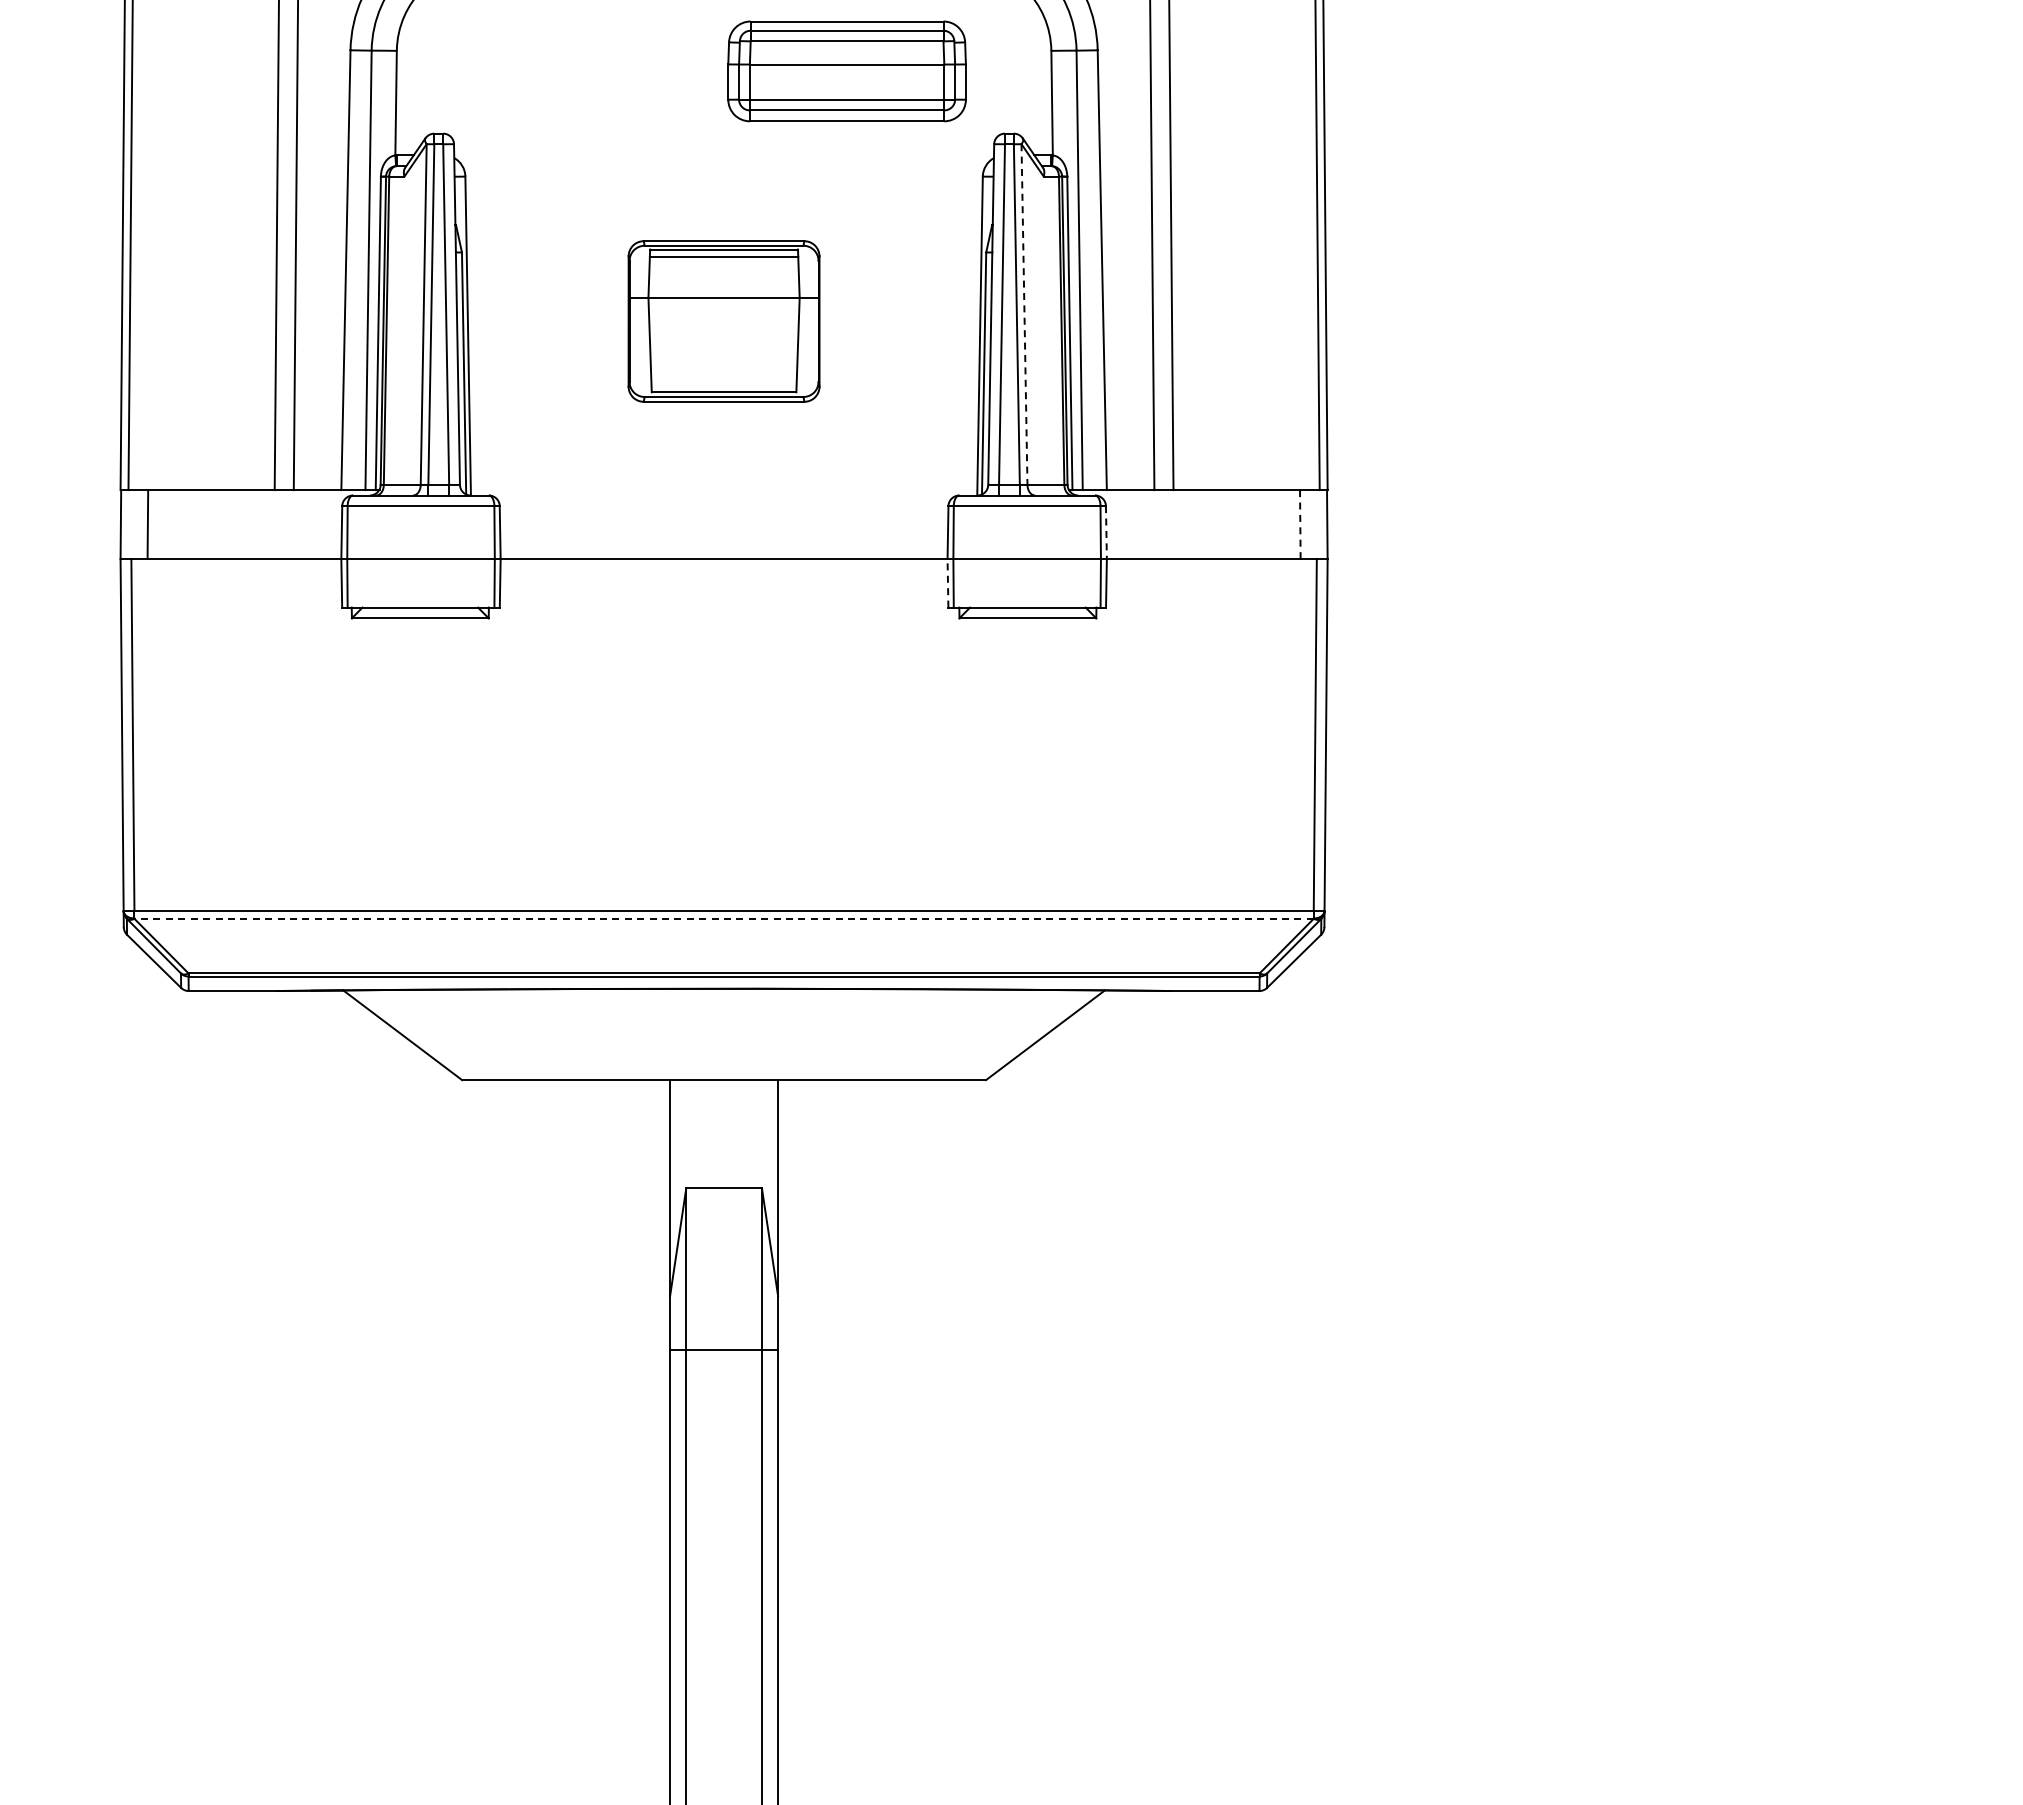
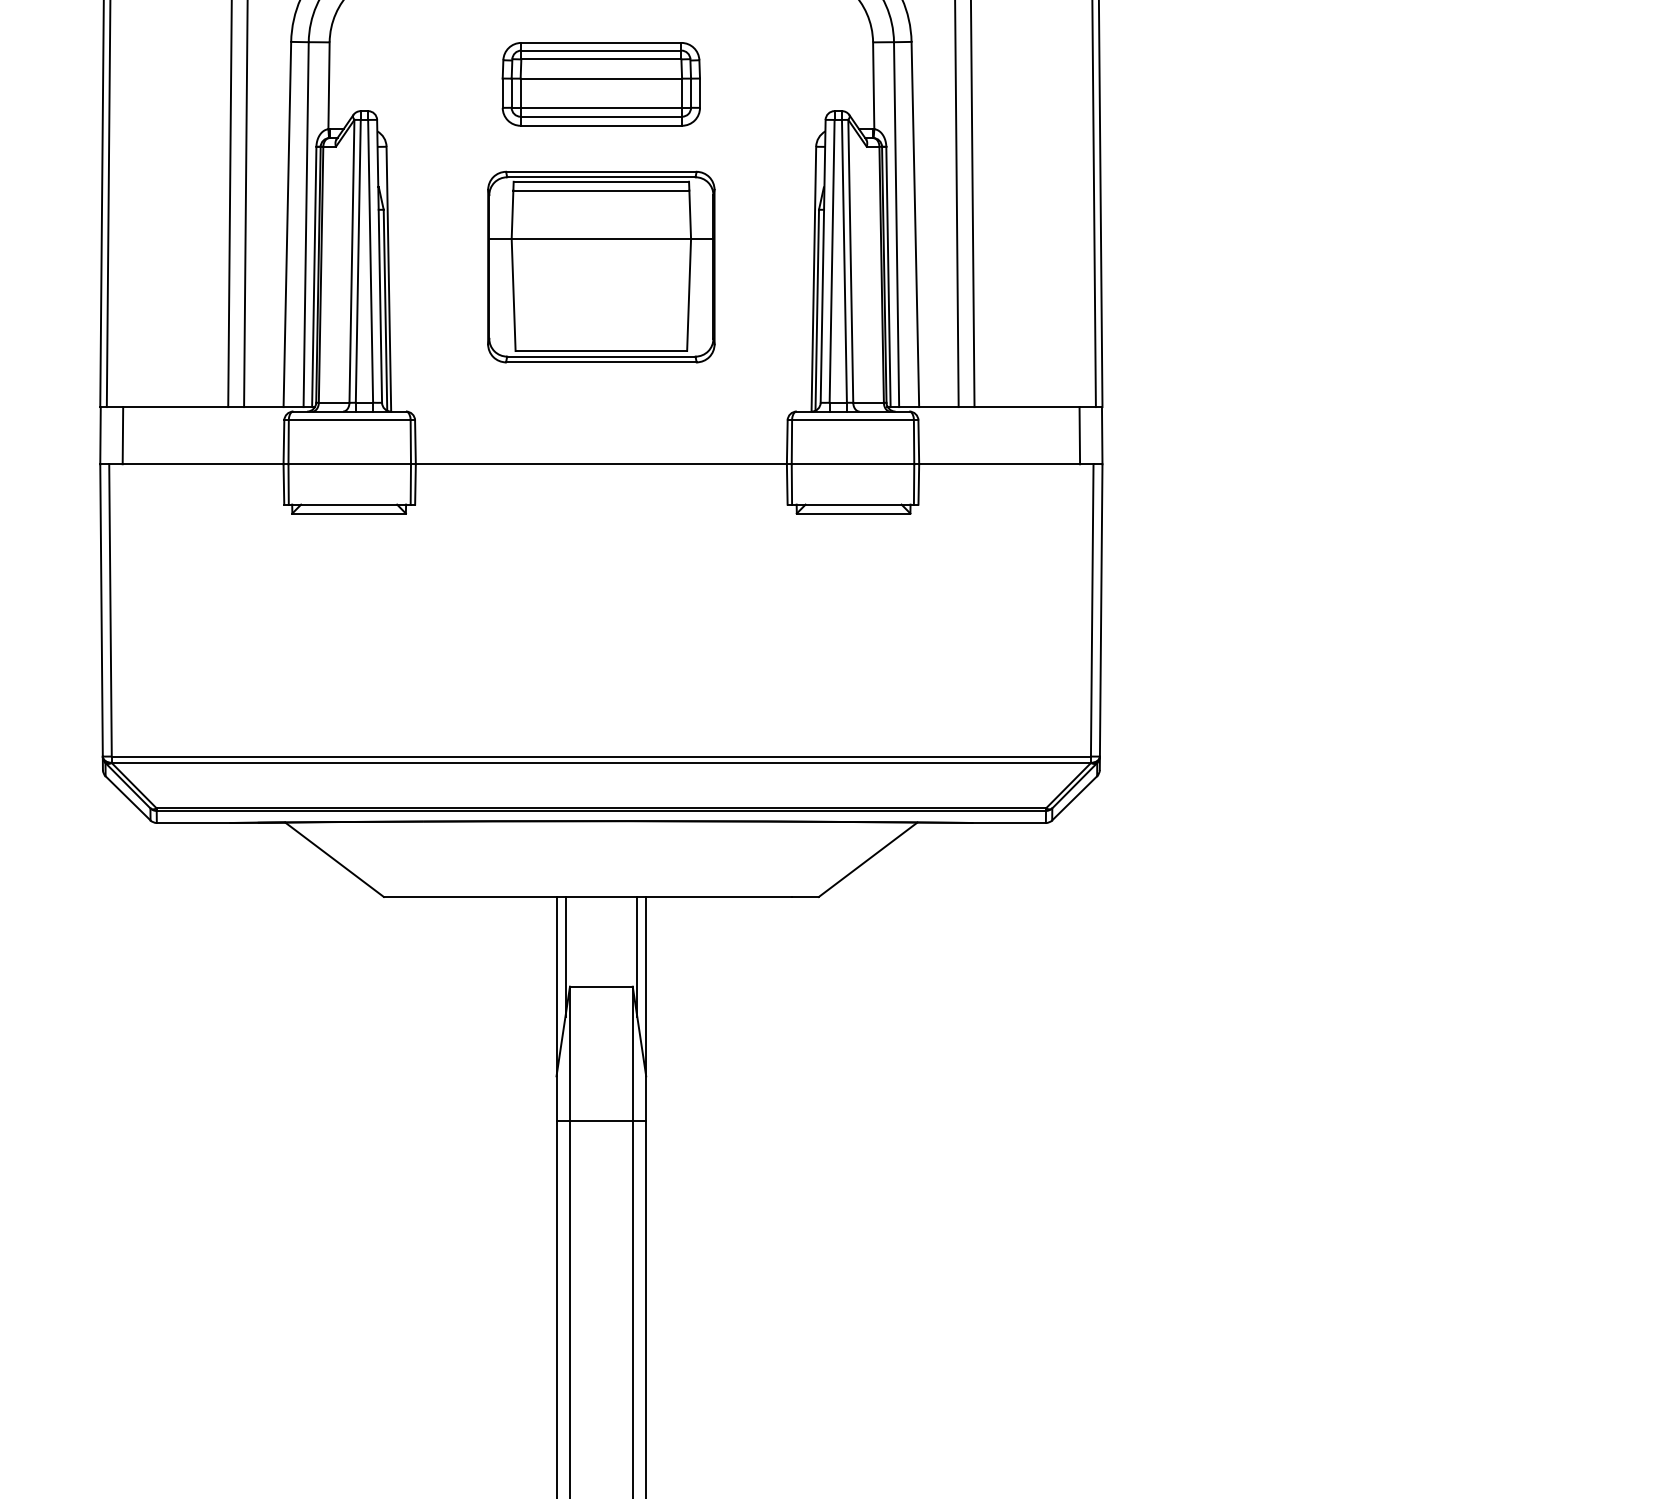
part: (846, 71) -> (600, 84), moved
line: (1024, 315) -> (850, 262), dashed -> solid
part: (723, 321) -> (600, 267), size x1.43
line: (1300, 525) -> (1079, 436), dashed -> solid
line: (1106, 533) -> (918, 443), dashed -> solid
line: (947, 582) -> (786, 483), dashed -> solid
line: (724, 918) -> (601, 762), dashed -> solid
line: (680, 1152) -> (565, 957), added
line: (767, 1152) -> (637, 957), added

